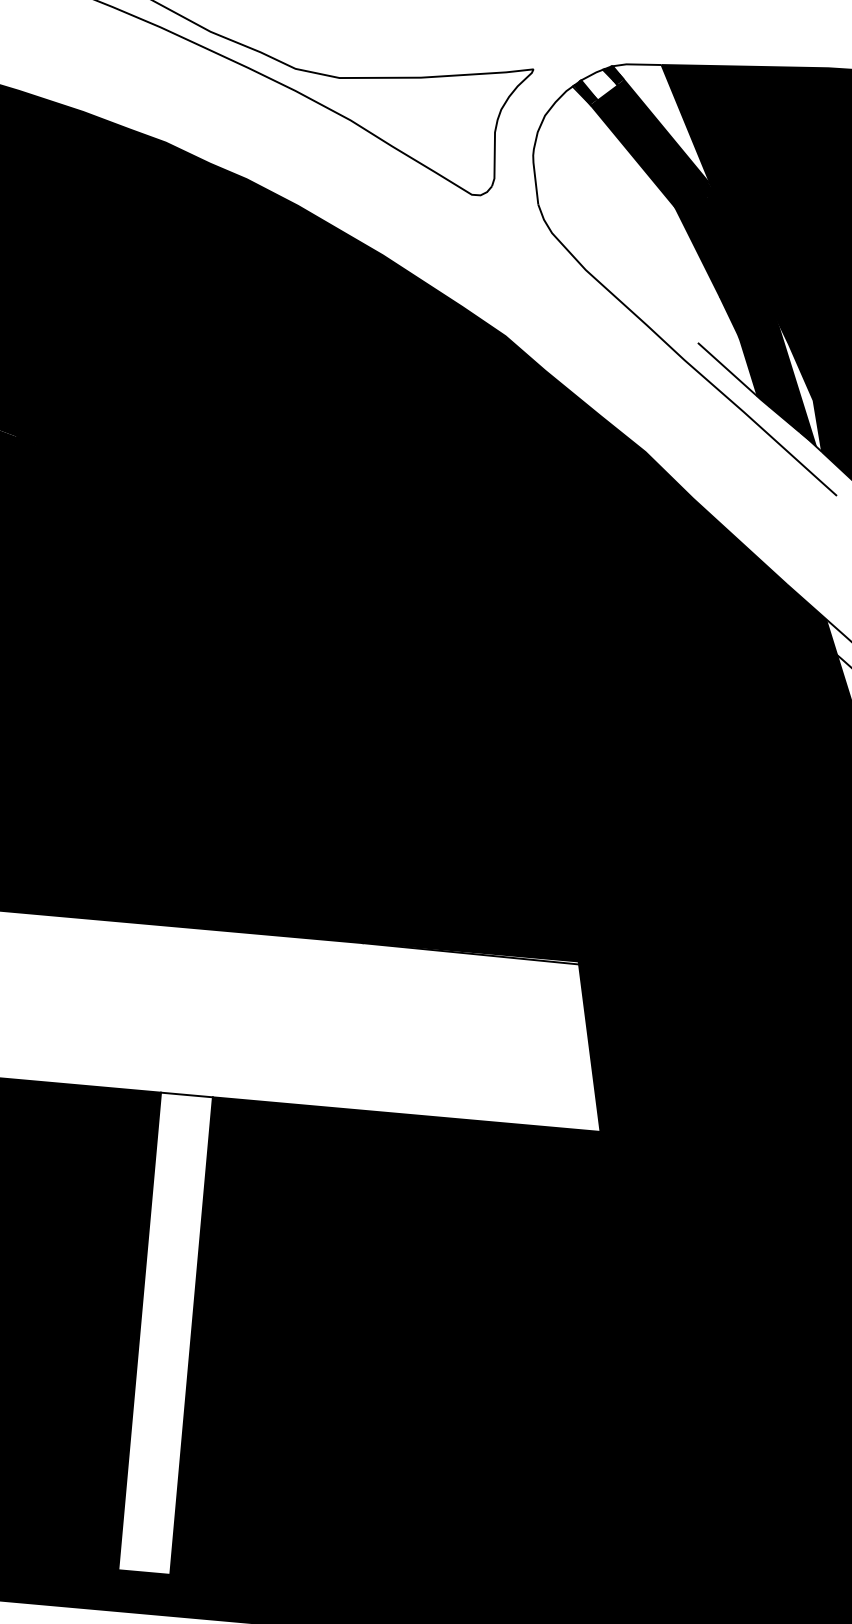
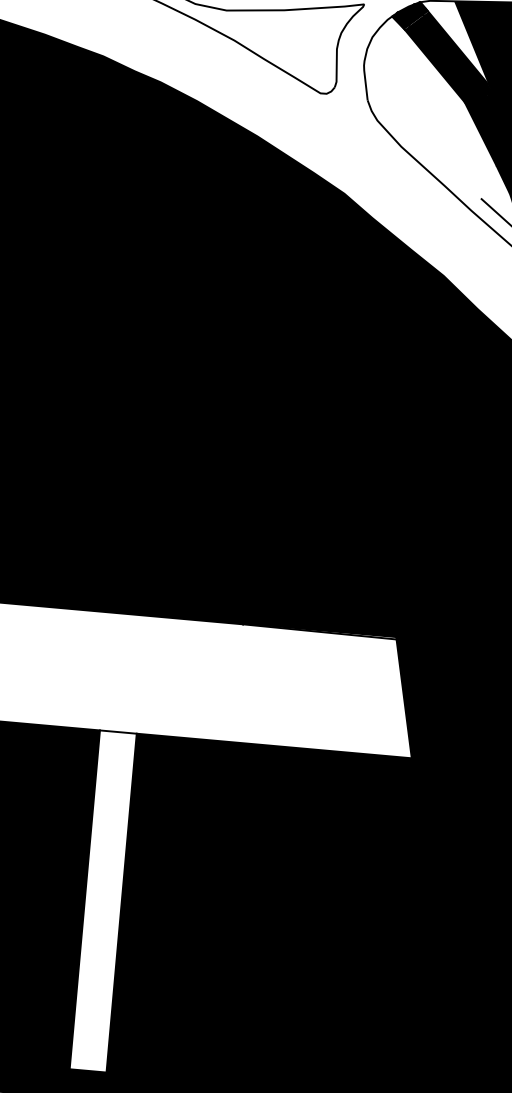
fill: (599, 84) -> (411, 15), added

